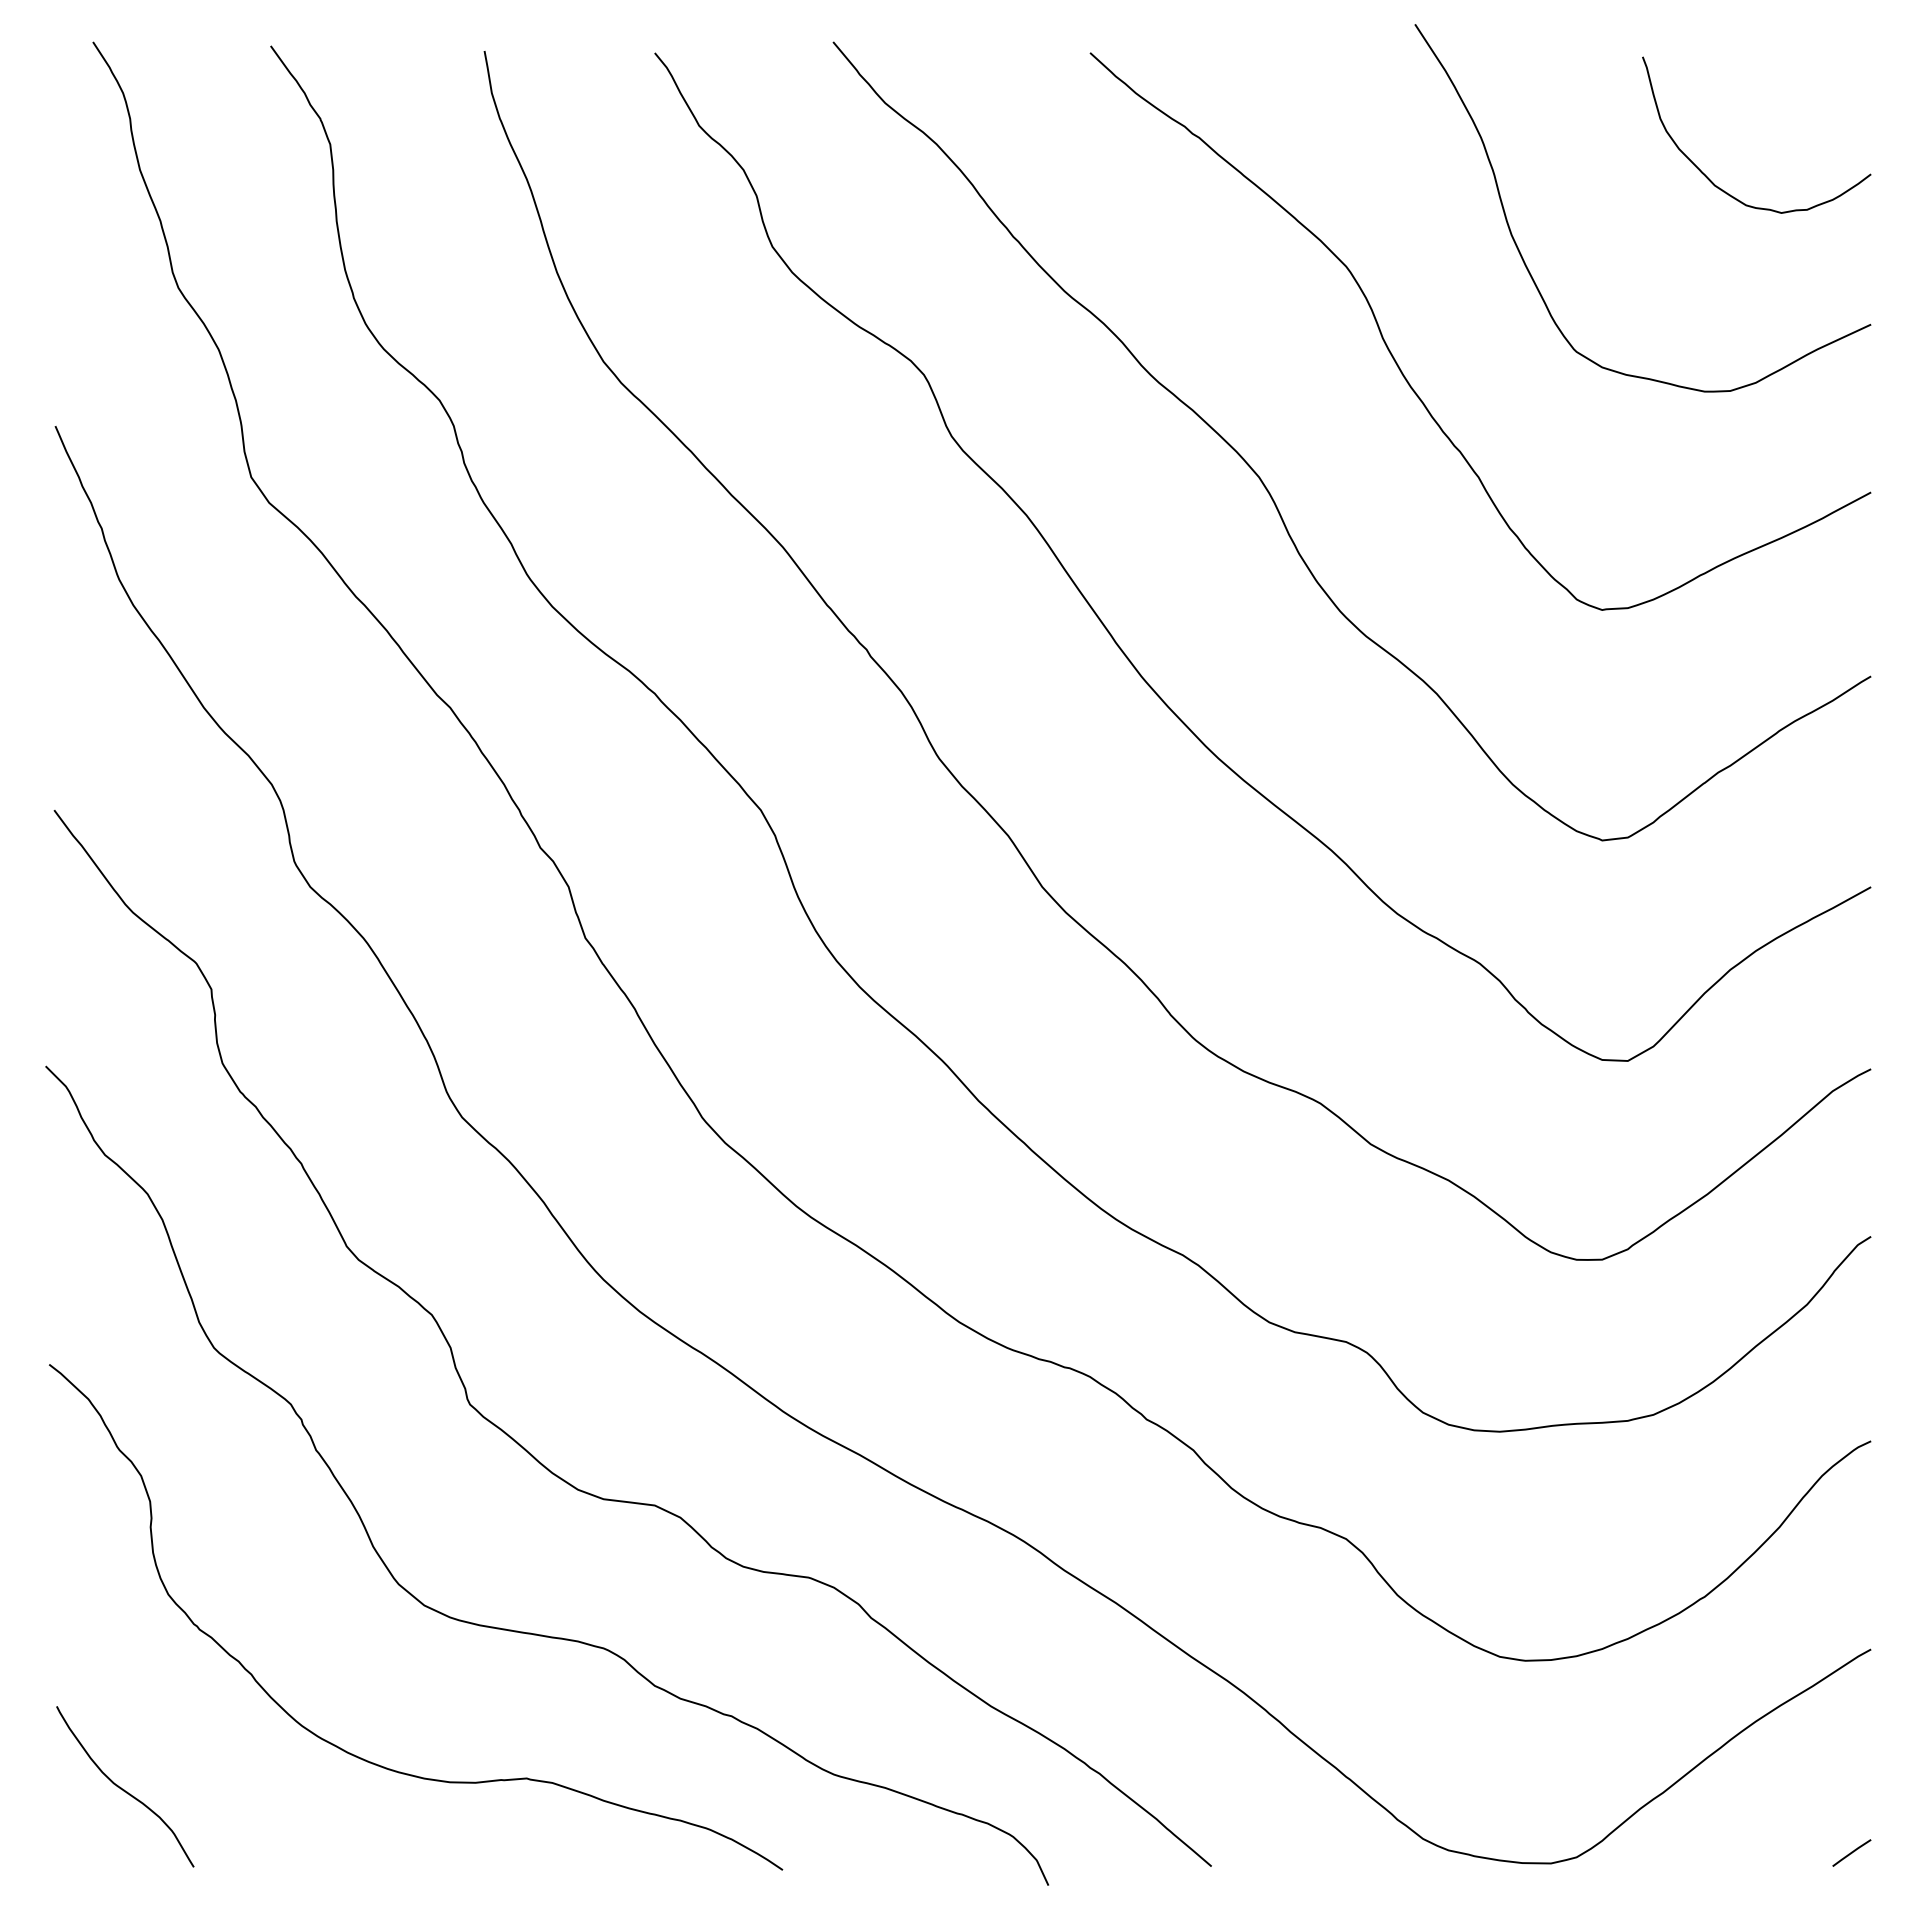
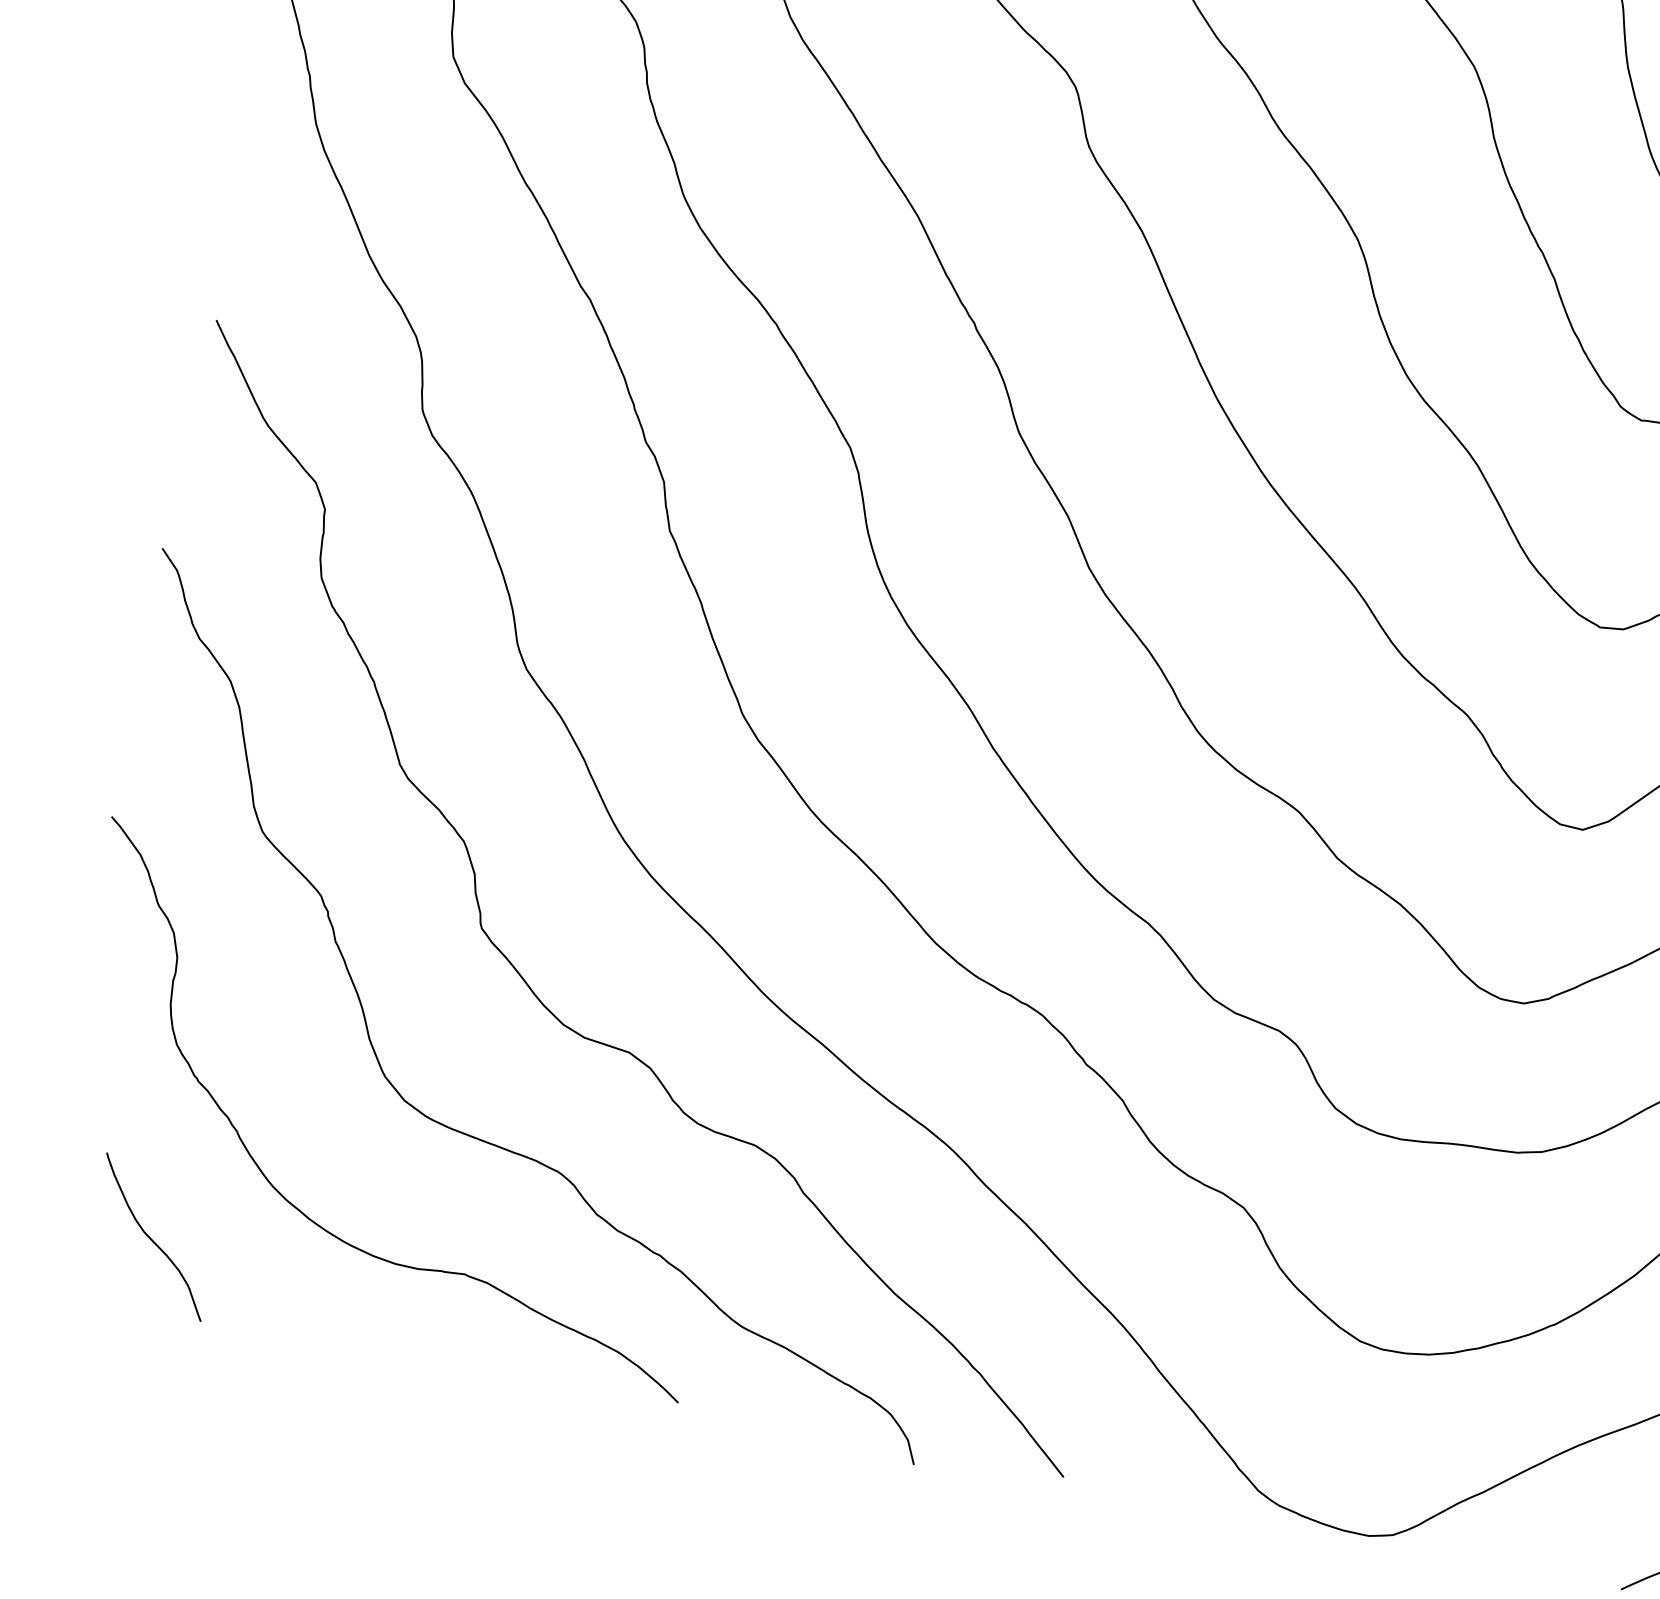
curve: (124, 1789) -> (152, 1239), moved

